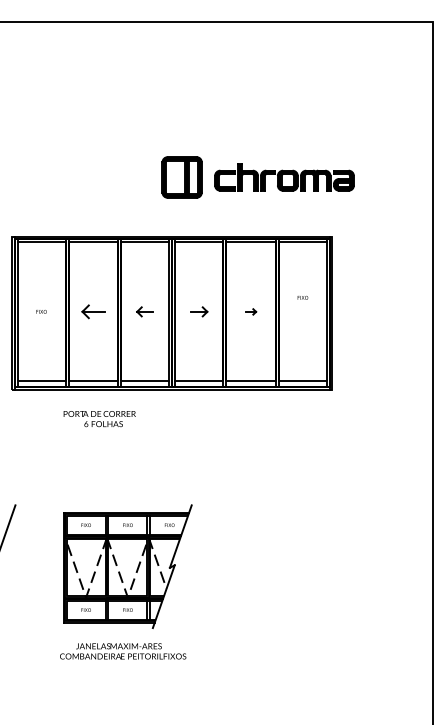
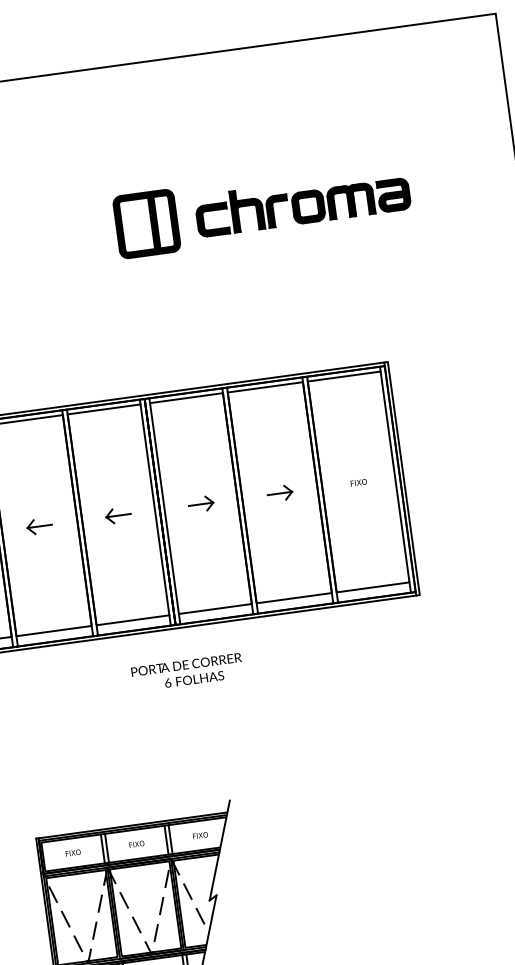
part: (257, 177) -> (261, 208), moved
text: (302, 297) -> (358, 482), moved
part: (92, 311) -> (38, 526), size x0.71
part: (251, 311) -> (280, 492), size x1.67
text: (99, 419) -> (187, 673), moved

